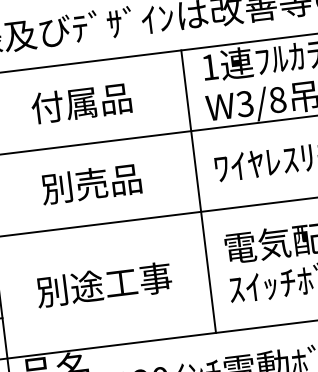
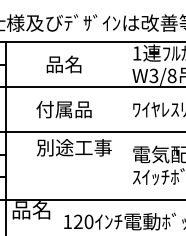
text: (80, 103) -> (63, 64), 付属品 -> 品名
text: (74, 186) -> (54, 109), 別売品 -> 付属品
line: (198, 190) -> (122, 120), removed
text: (102, 284) -> (73, 147), moved

